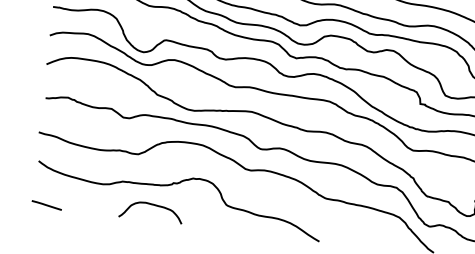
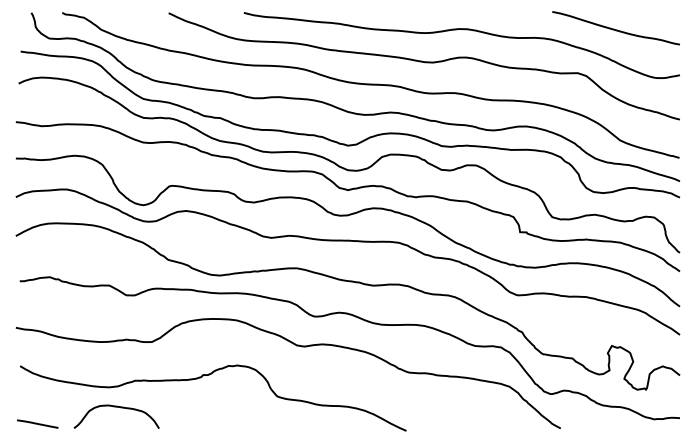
curve: (154, 206) -> (120, 408), moved

